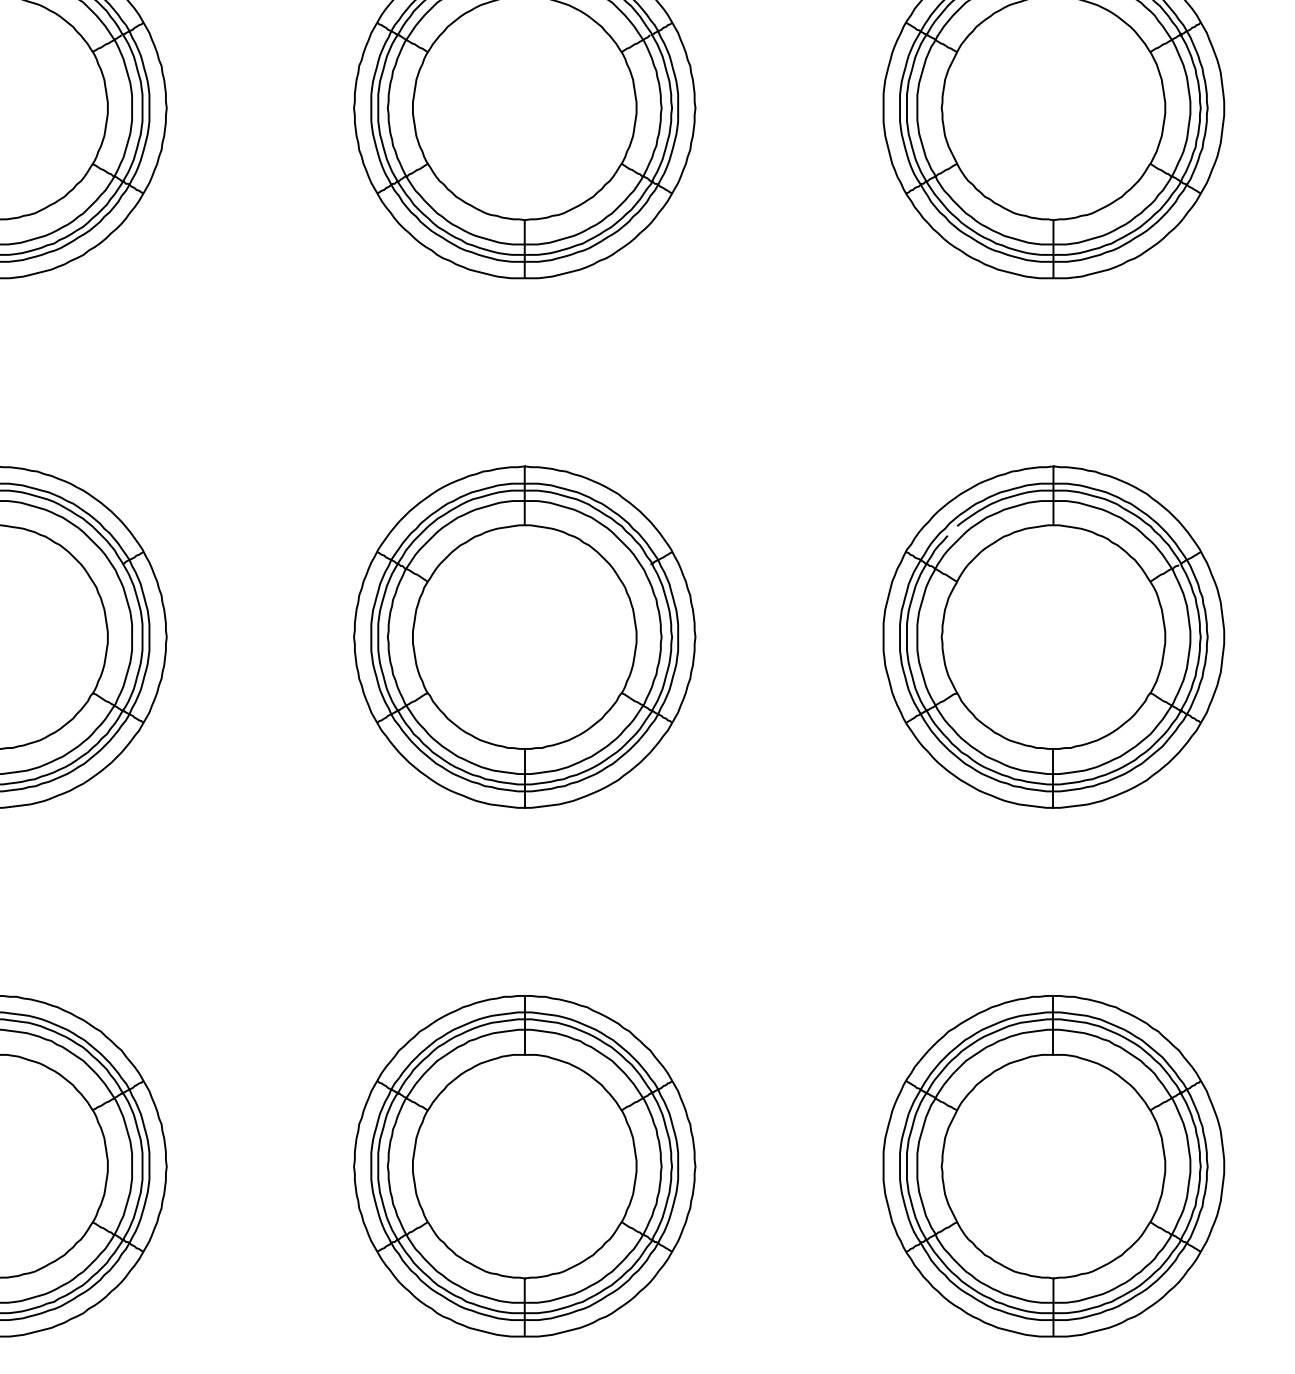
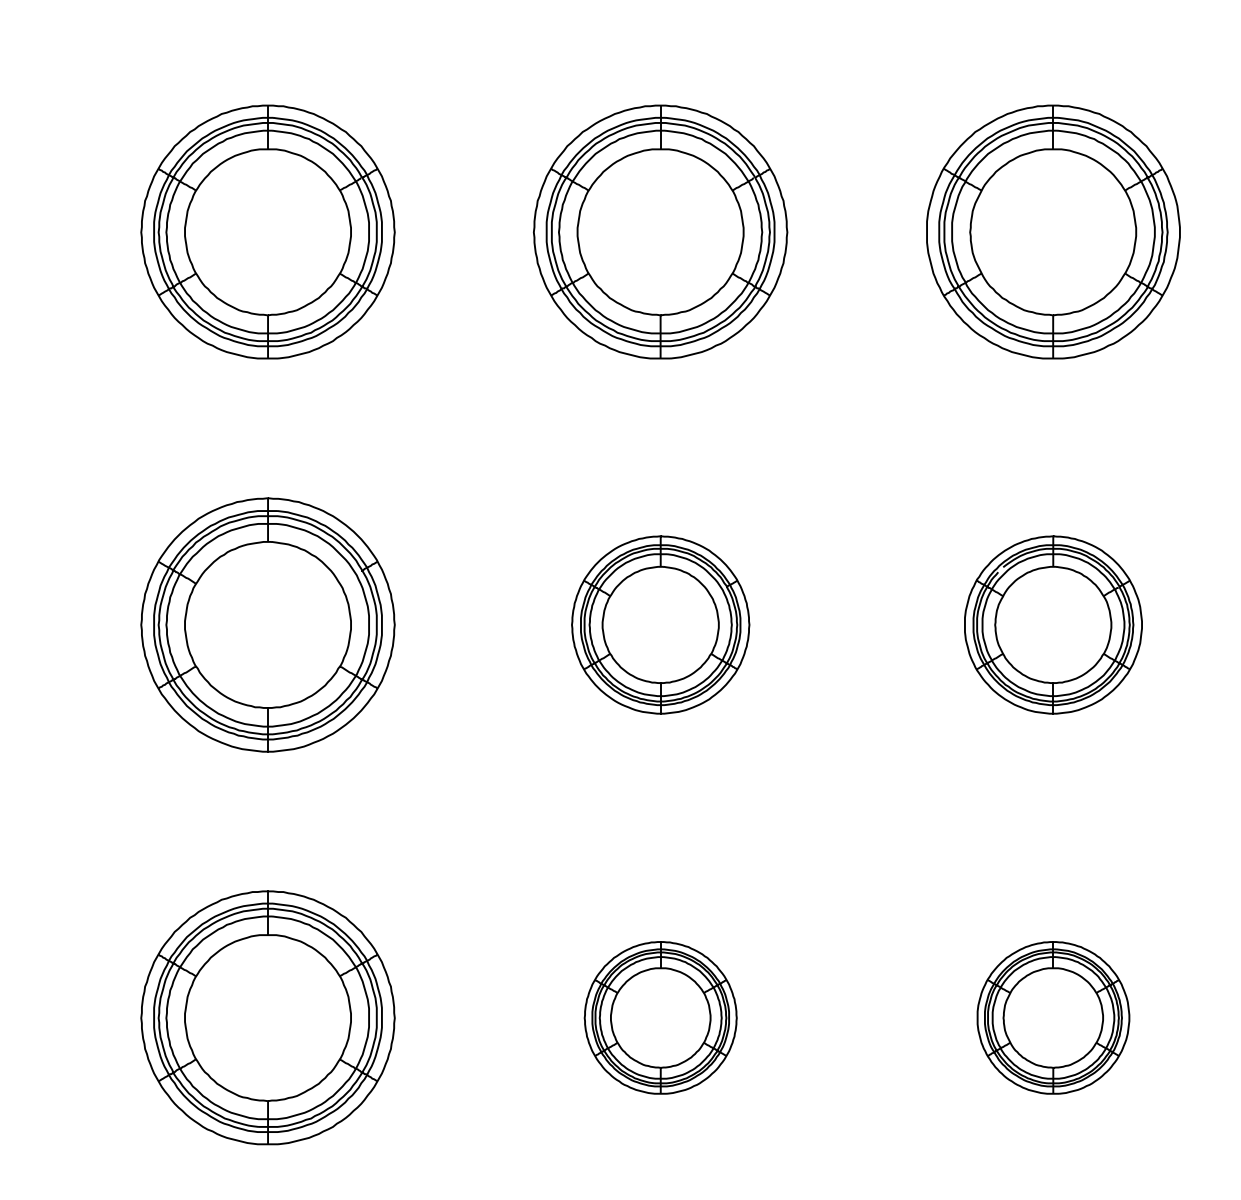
part: (524, 636) -> (660, 624), size x0.7
part: (1053, 636) -> (1053, 624), size x0.7
part: (524, 1165) -> (660, 1017), size x0.6
part: (1053, 1165) -> (1053, 1017), size x0.6

